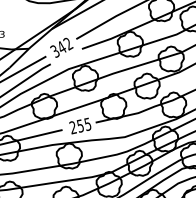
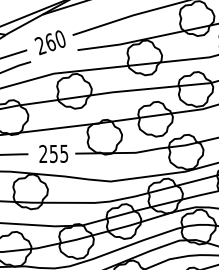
text: (61, 47) -> (50, 42), 342 -> 260

